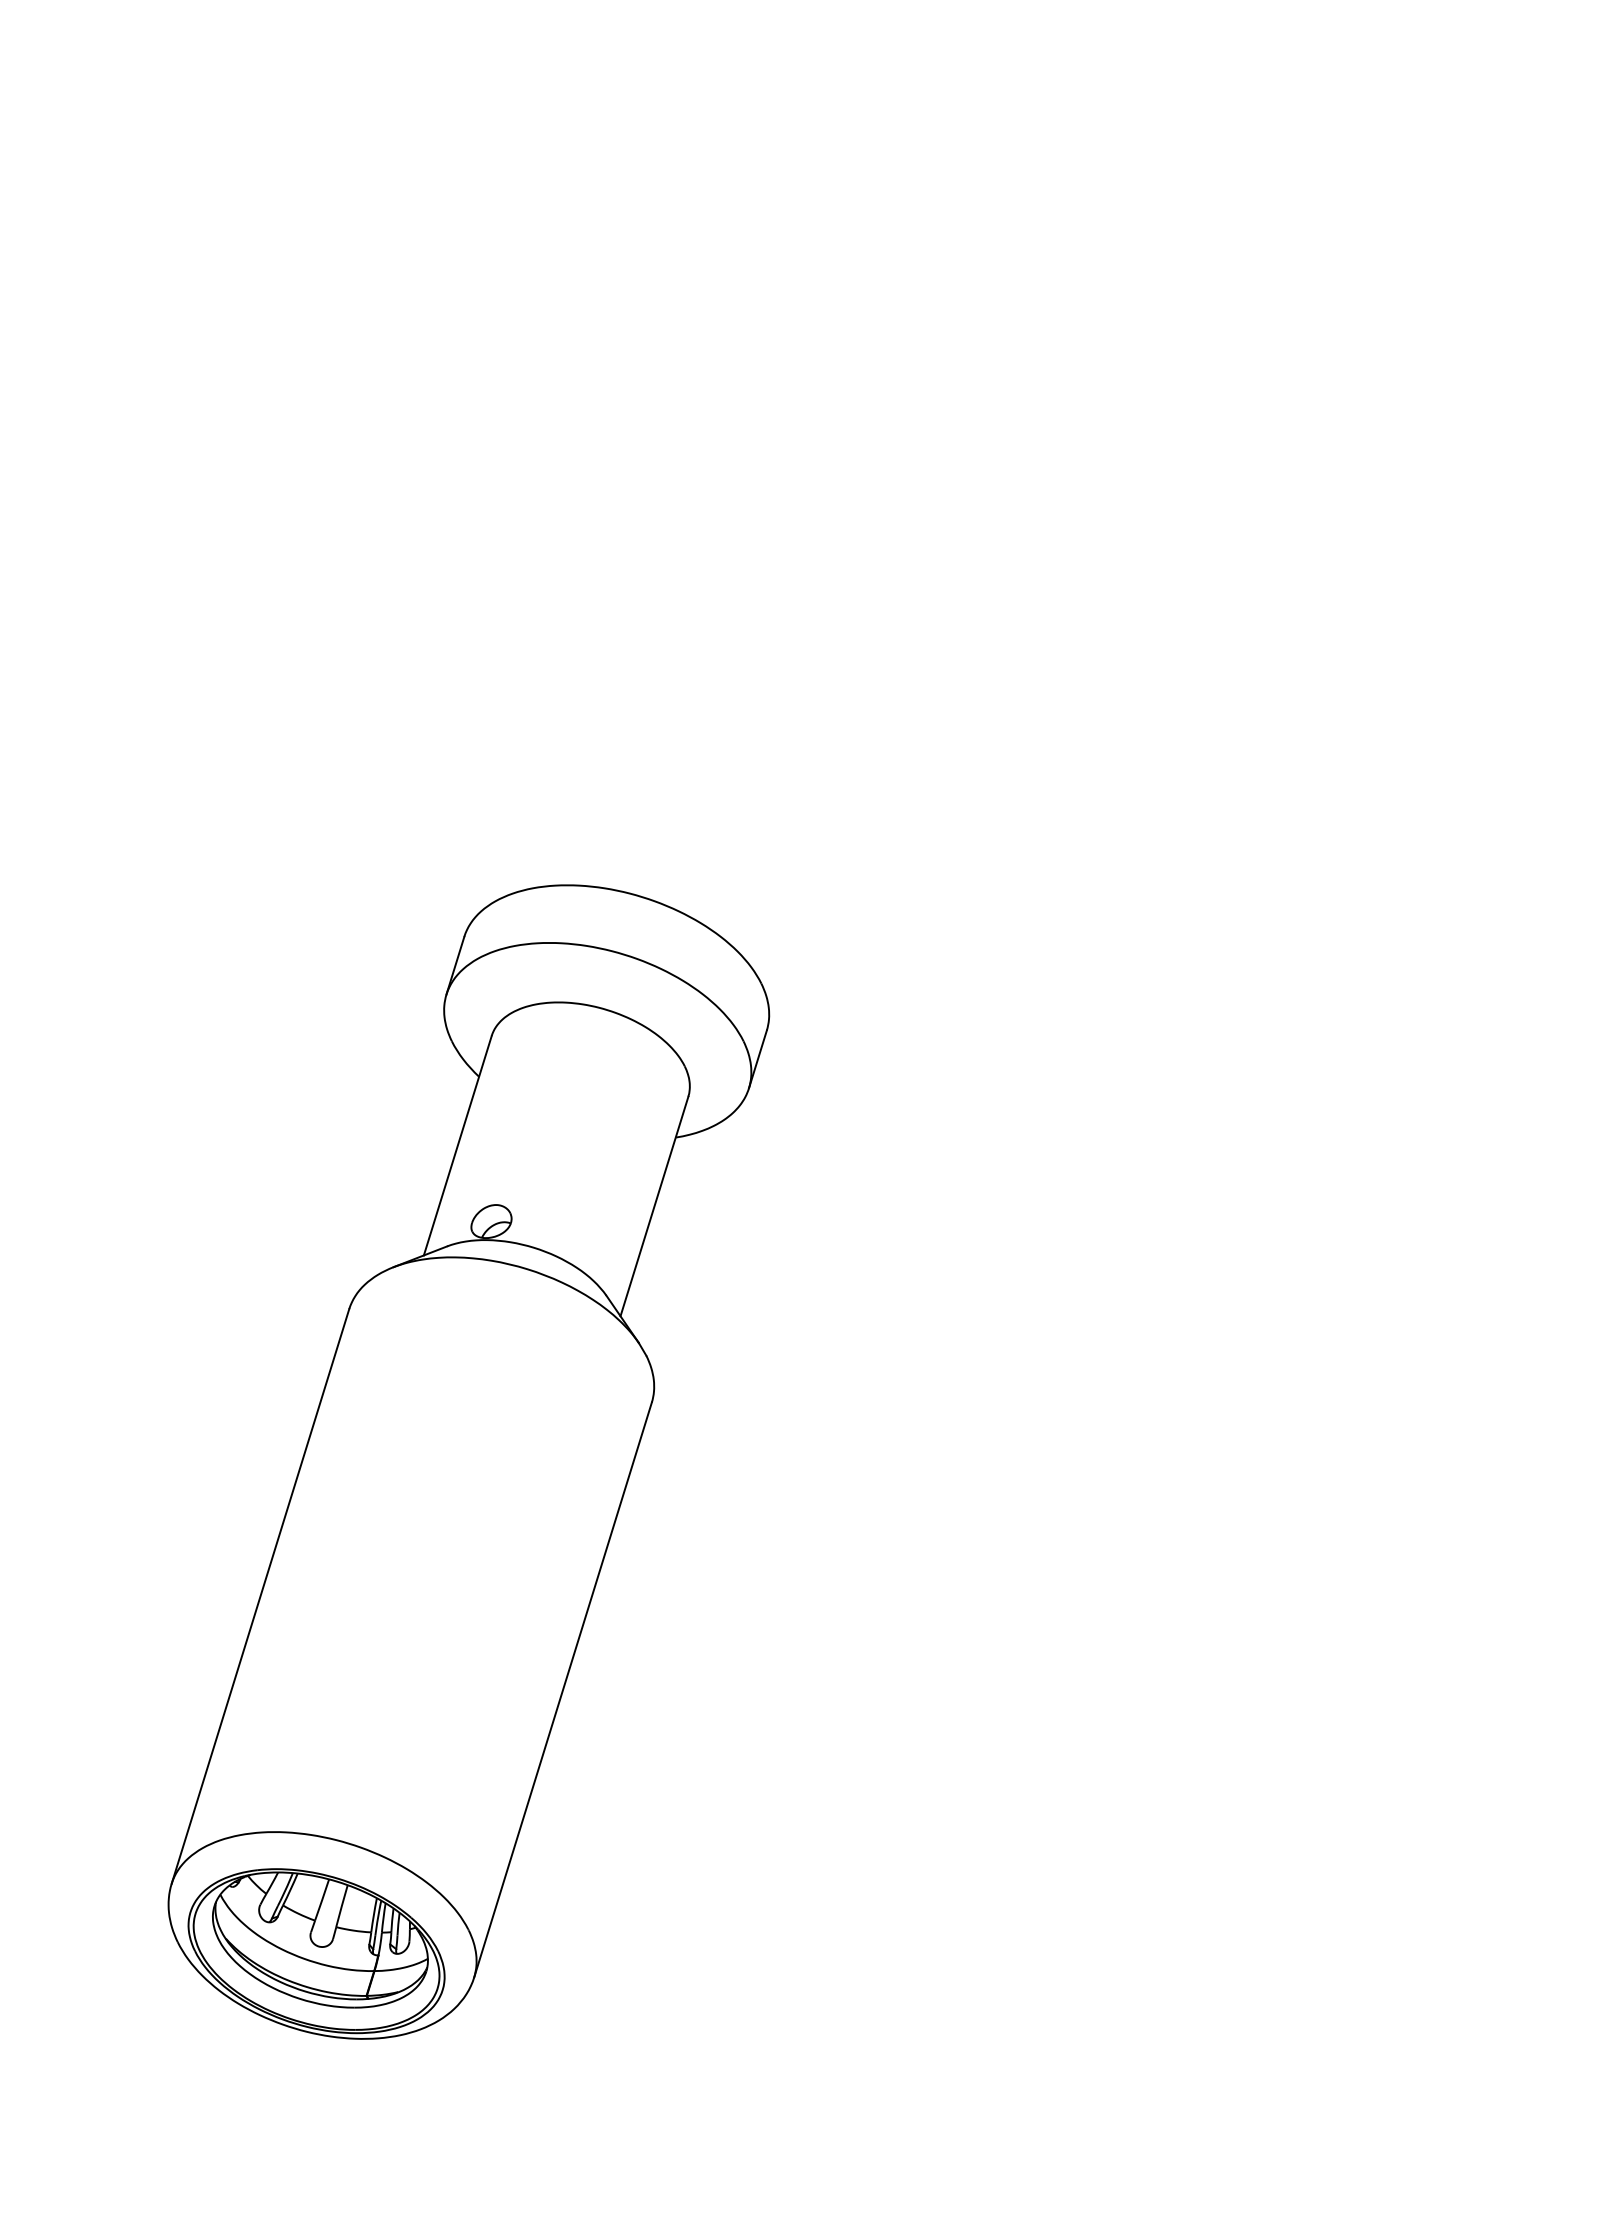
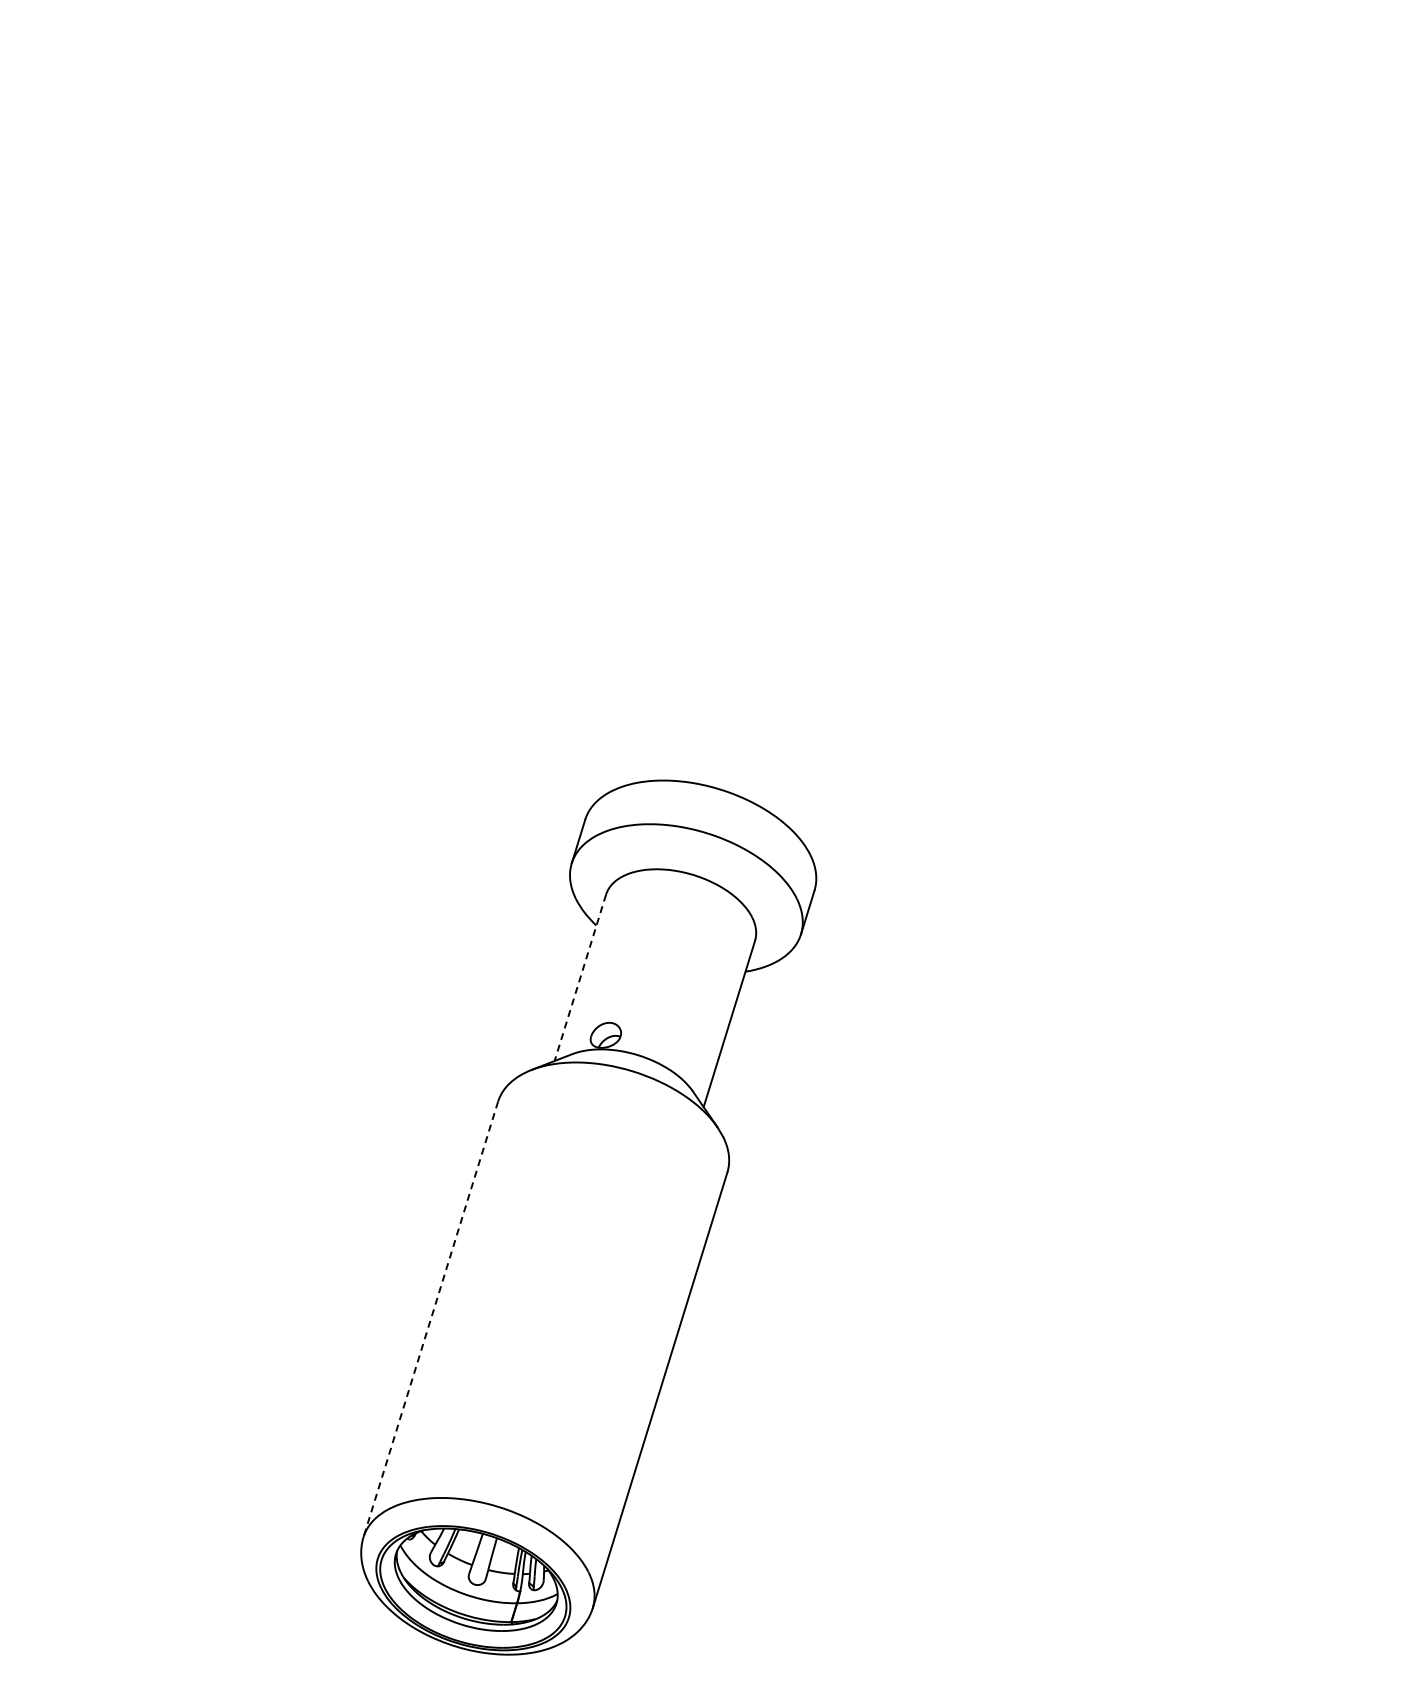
line: (457, 1146) -> (580, 978), solid -> dashed
line: (260, 1596) -> (430, 1319), solid -> dashed

